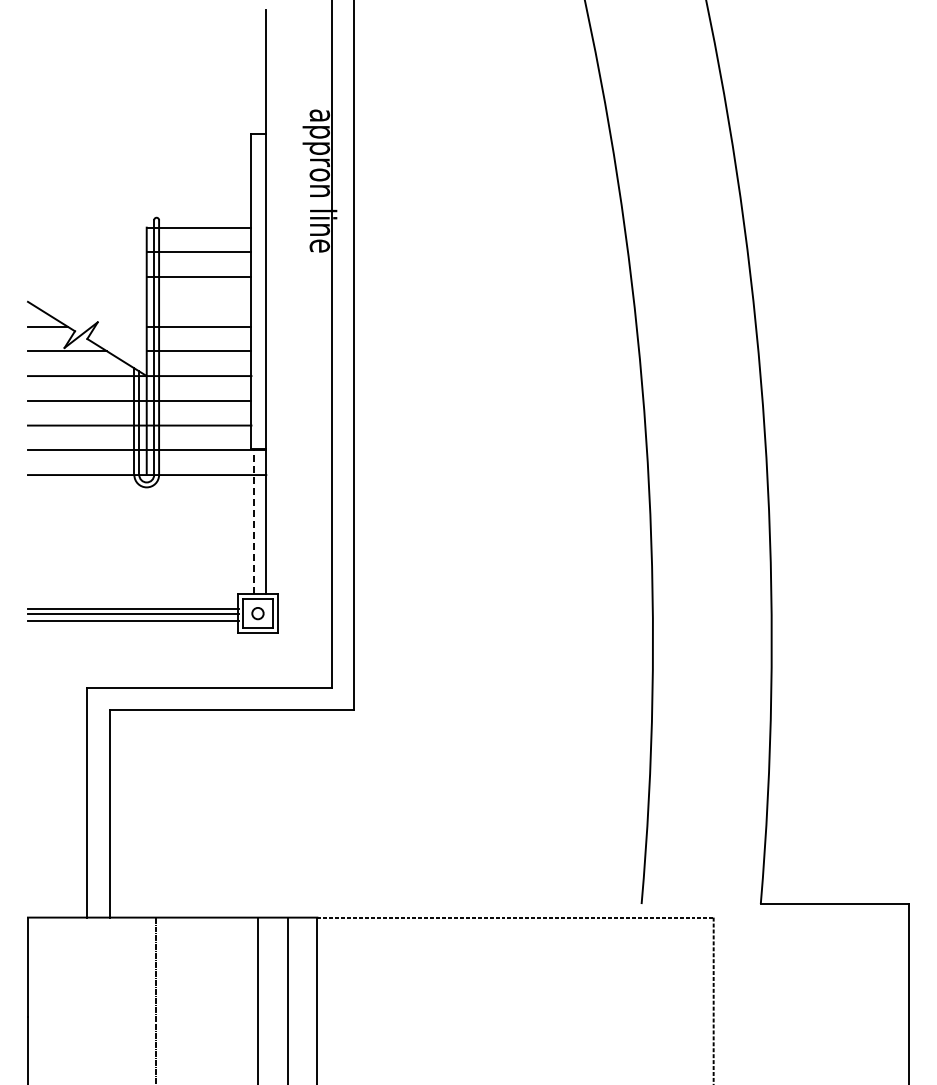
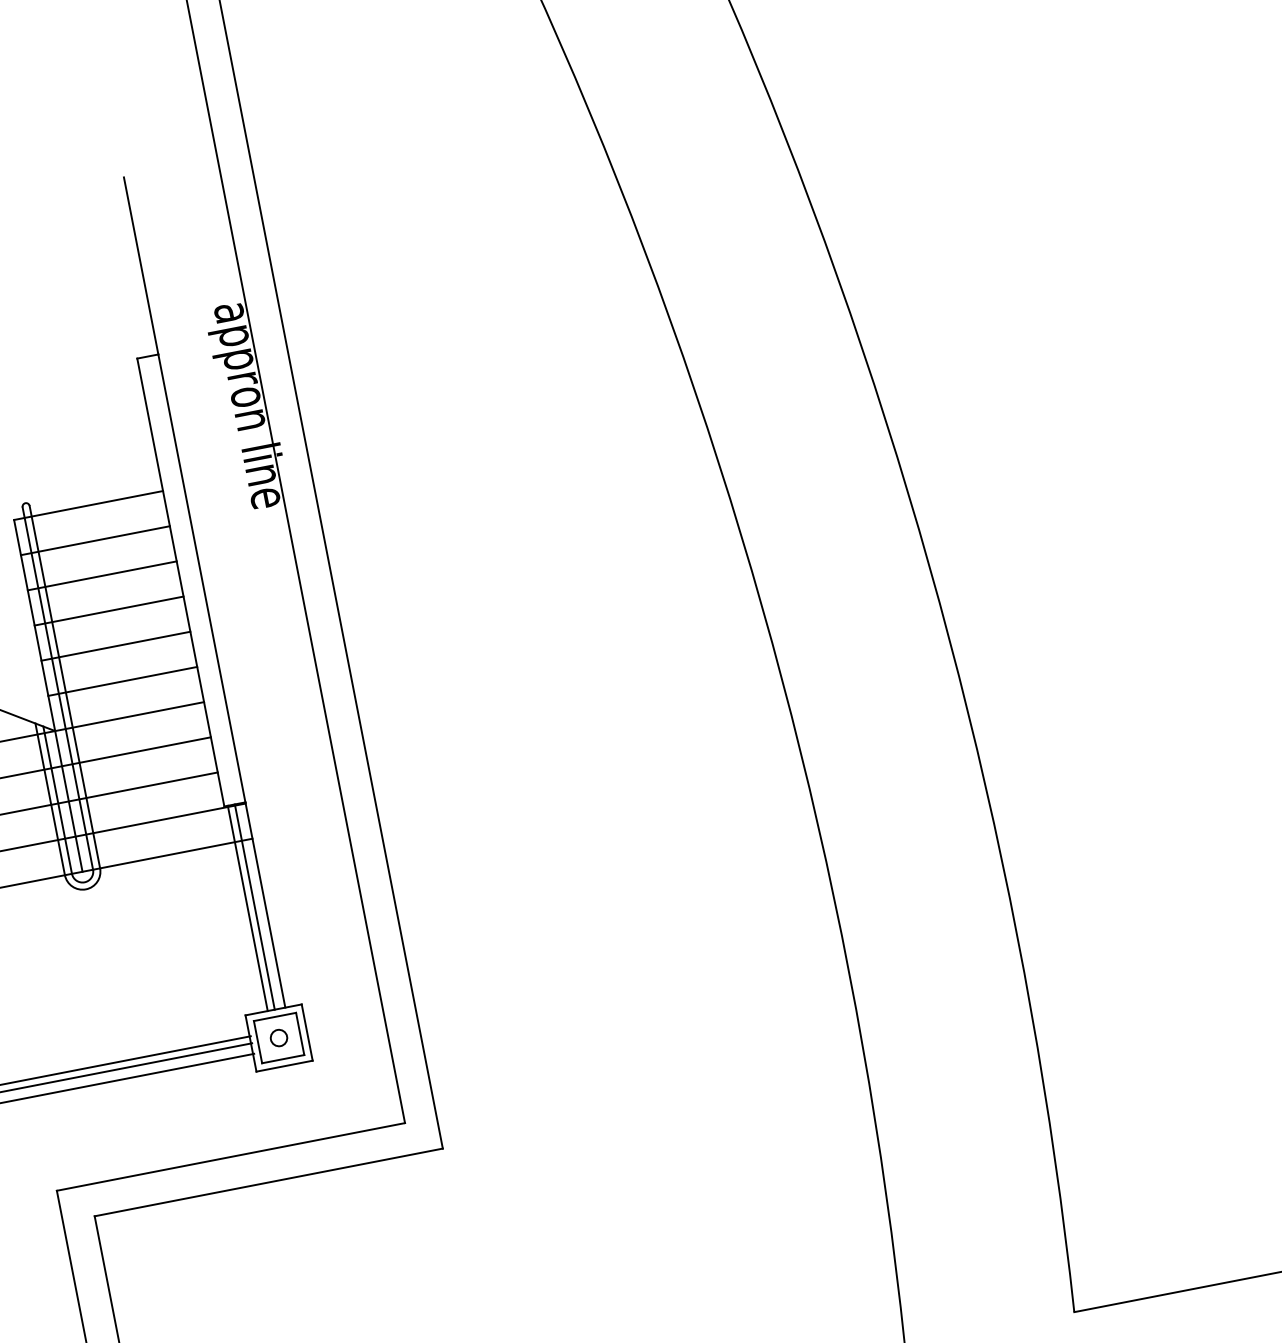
line: (198, 301) -> (108, 610), added
line: (253, 521) -> (247, 908), dashed -> solid
line: (258, 521) -> (254, 906), added

